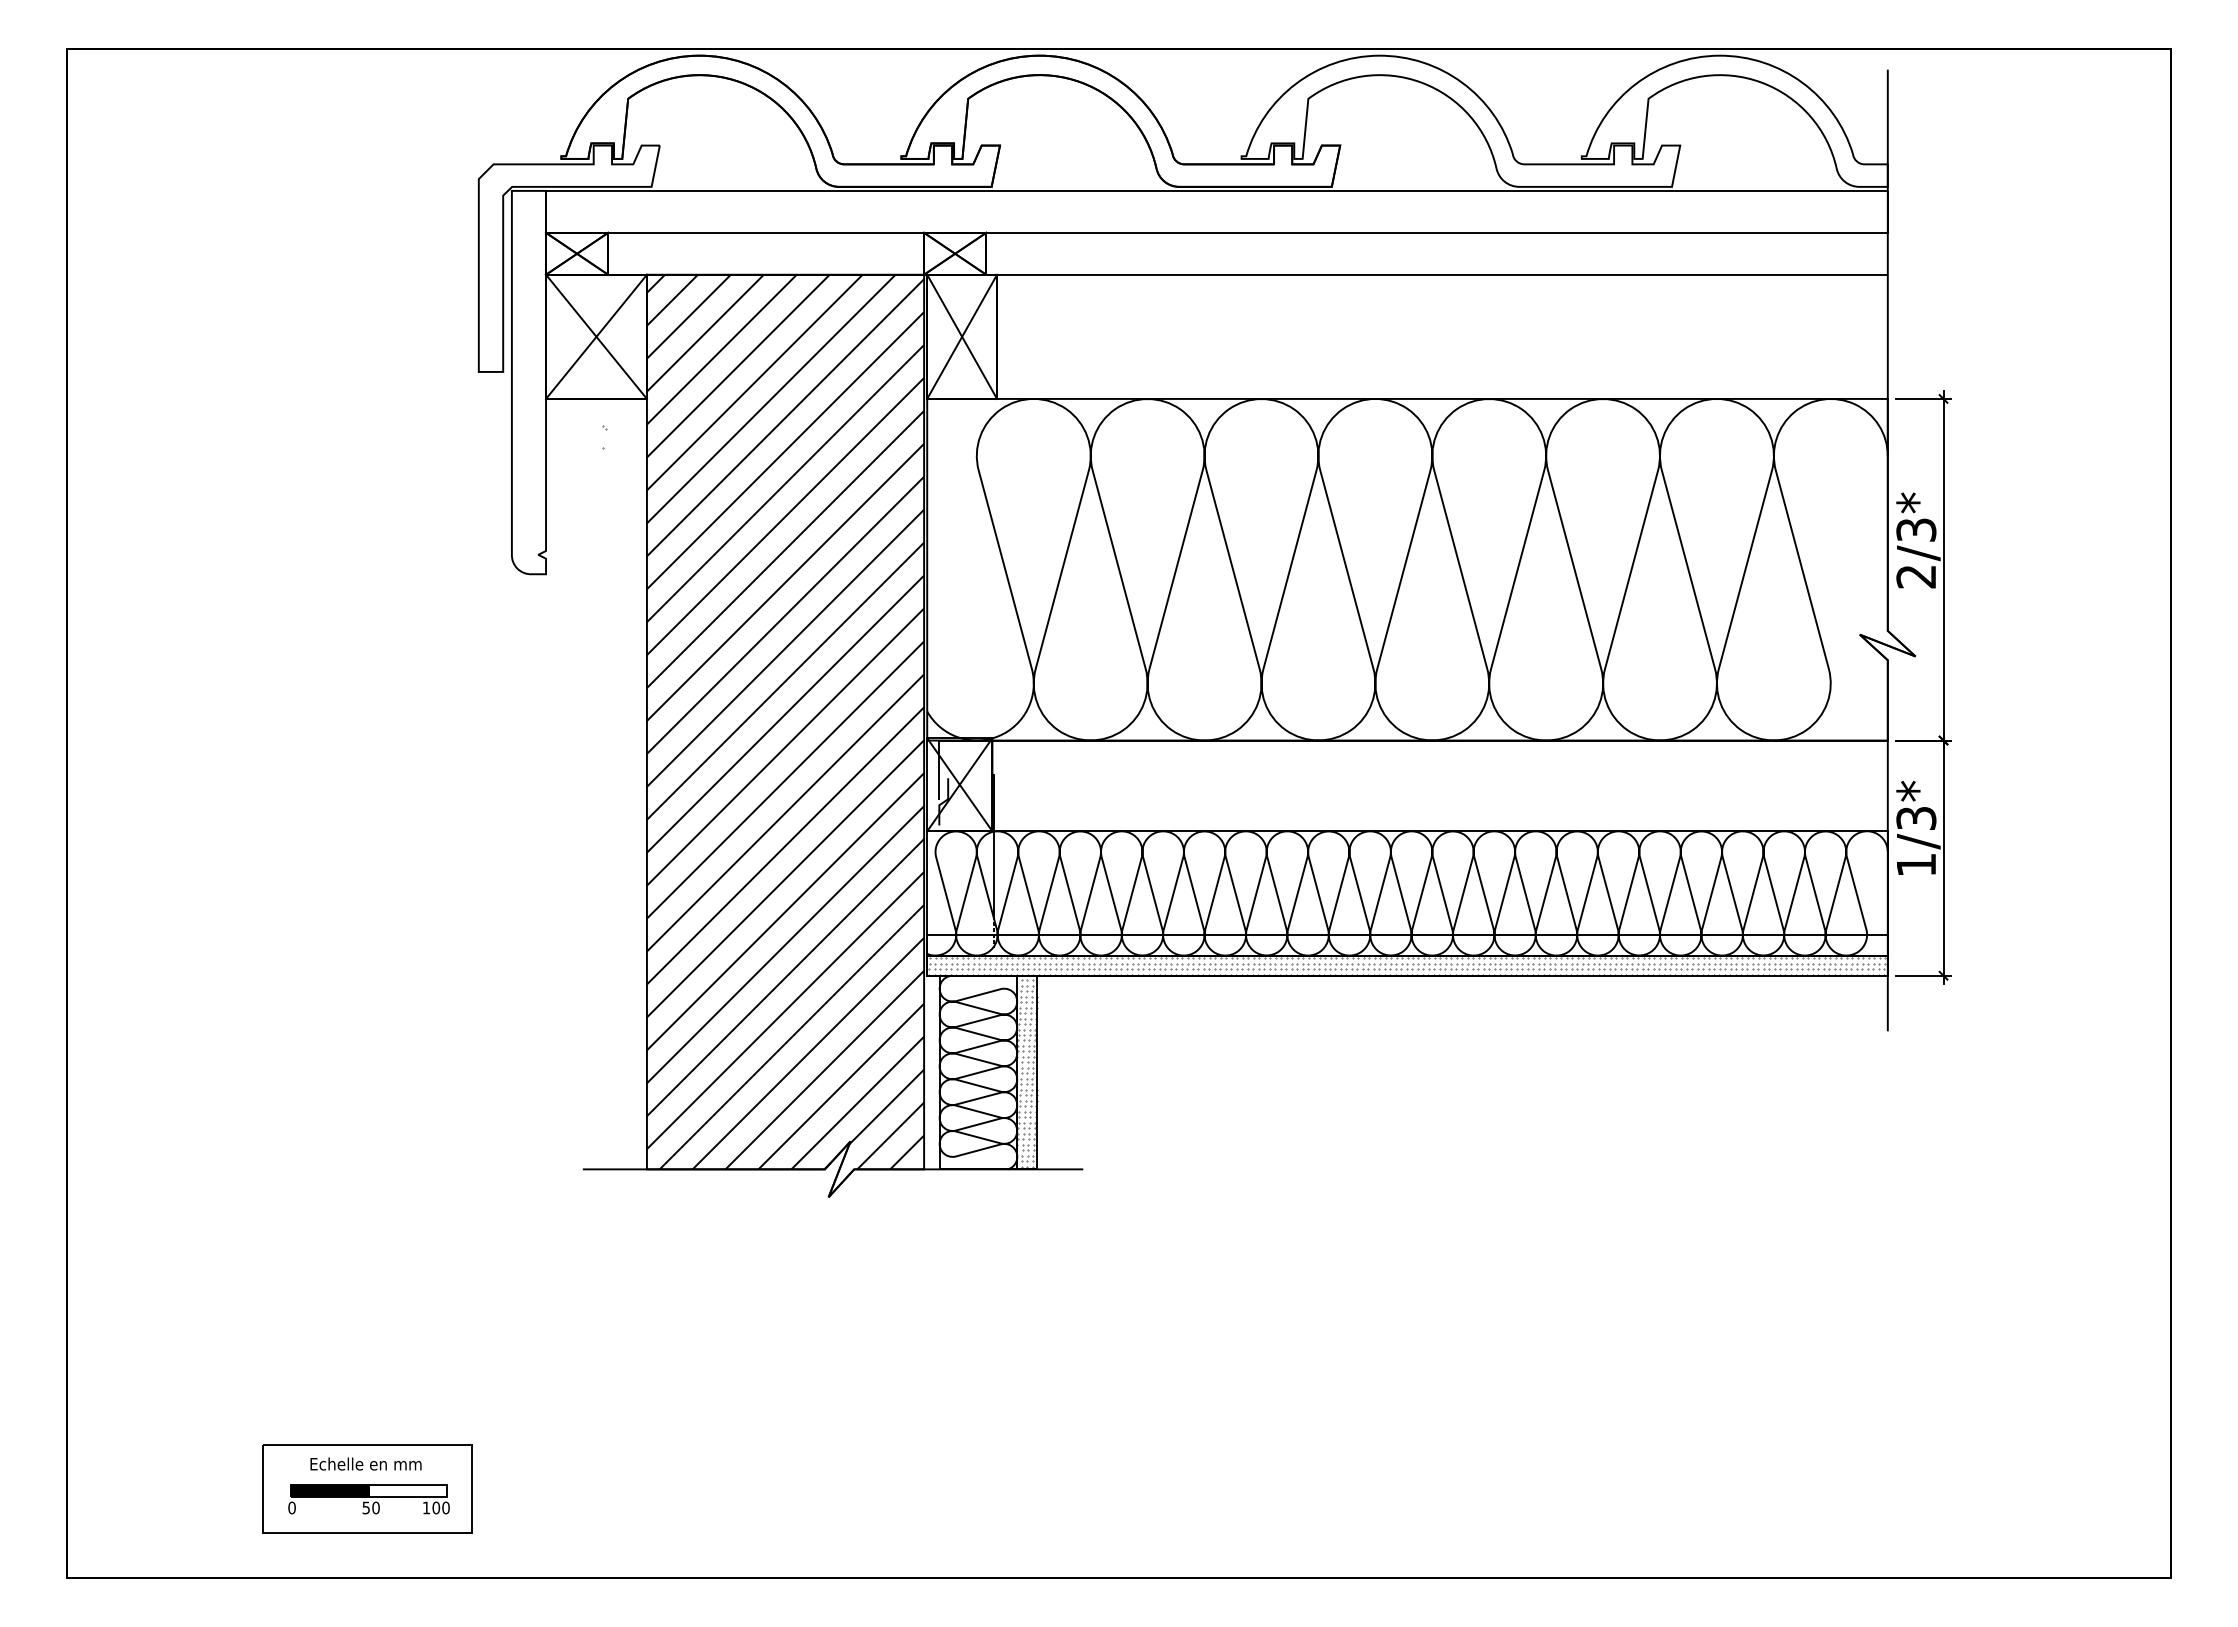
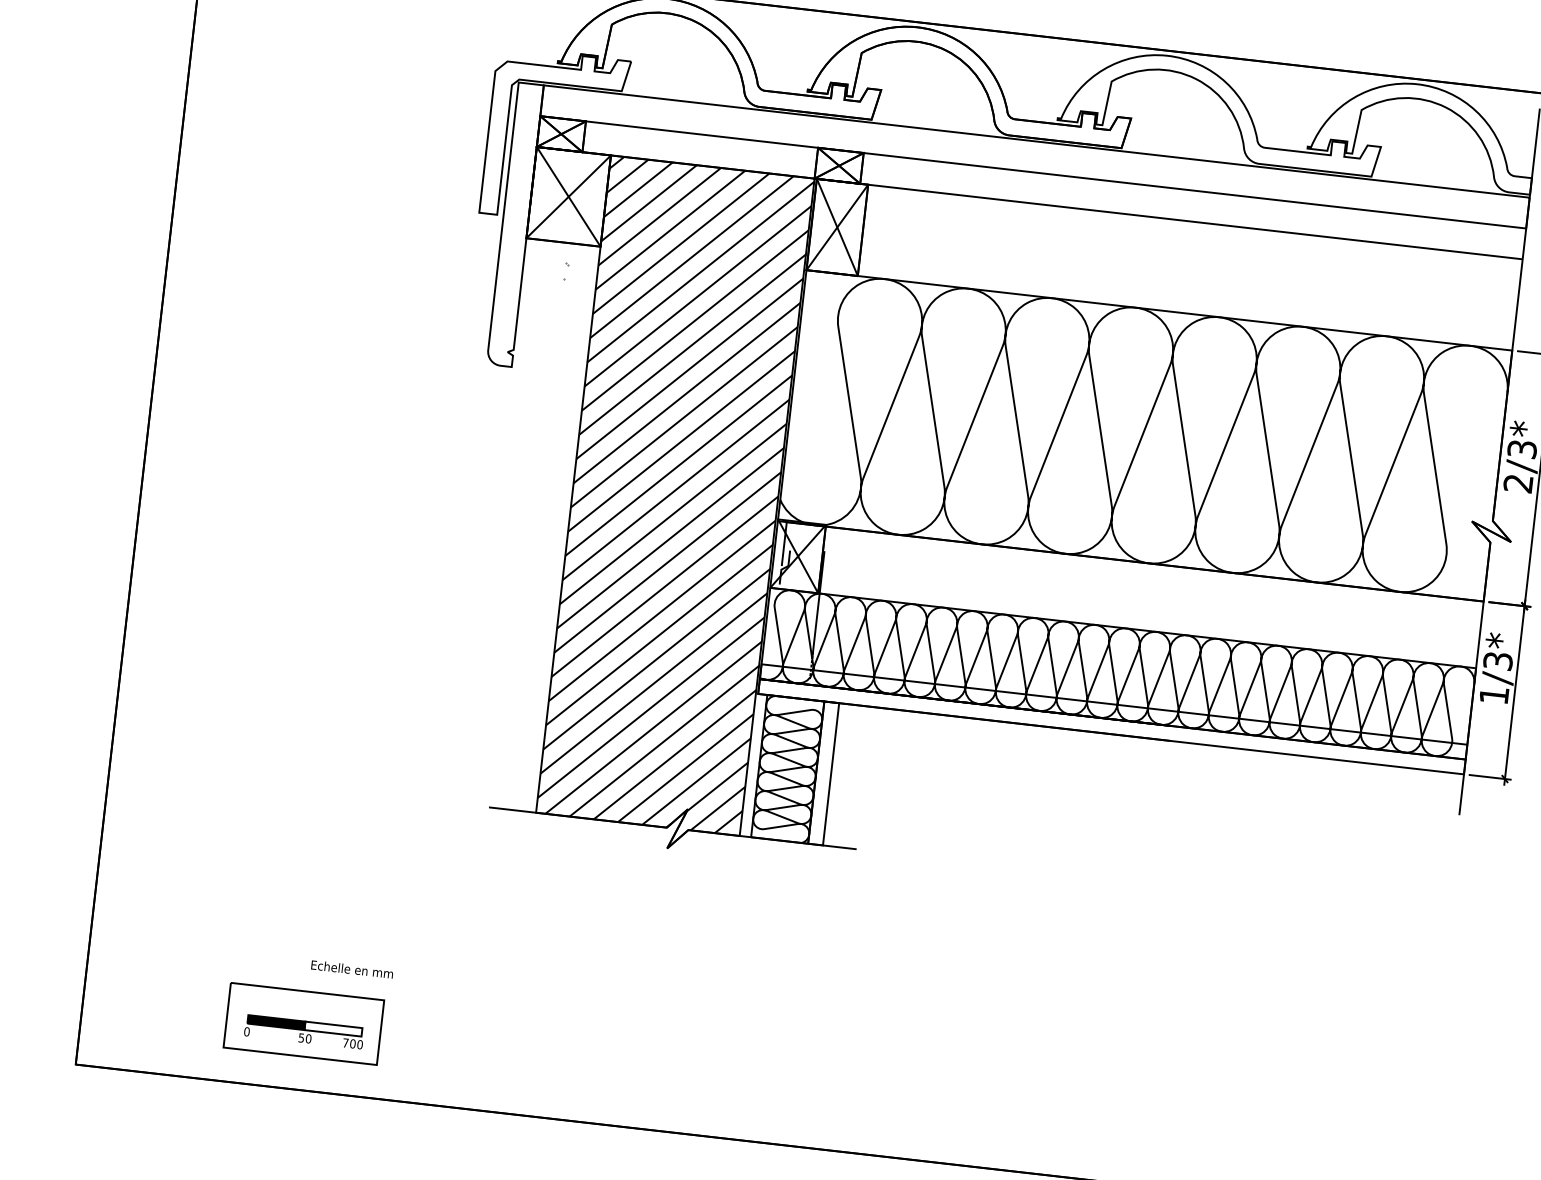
hatch: (1407, 966) -> (1111, 727), removed
hatch: (1027, 1073) -> (823, 774), removed
text: (365, 1463) -> (351, 969), moved
text: (426, 1507) -> (345, 1042), 100 -> 700

